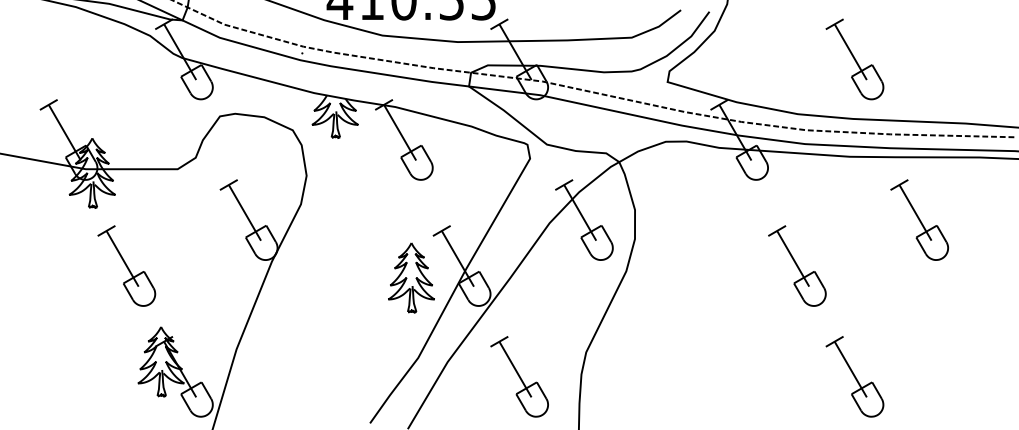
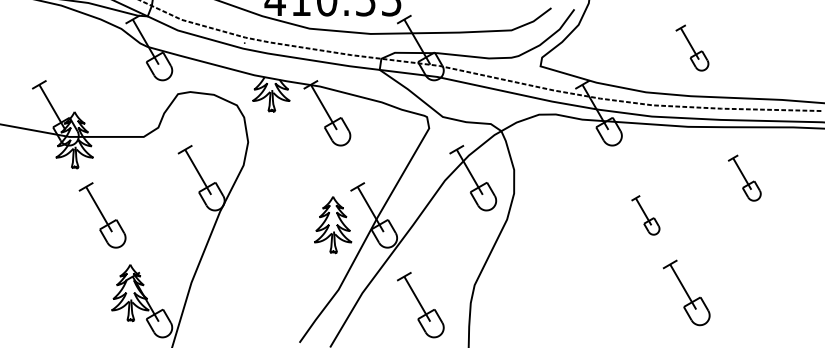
part: (854, 59) -> (691, 48), size x0.7
part: (919, 219) -> (744, 177), size x0.7
part: (797, 265) -> (645, 214), size x0.6
part: (854, 376) -> (686, 292), moved

